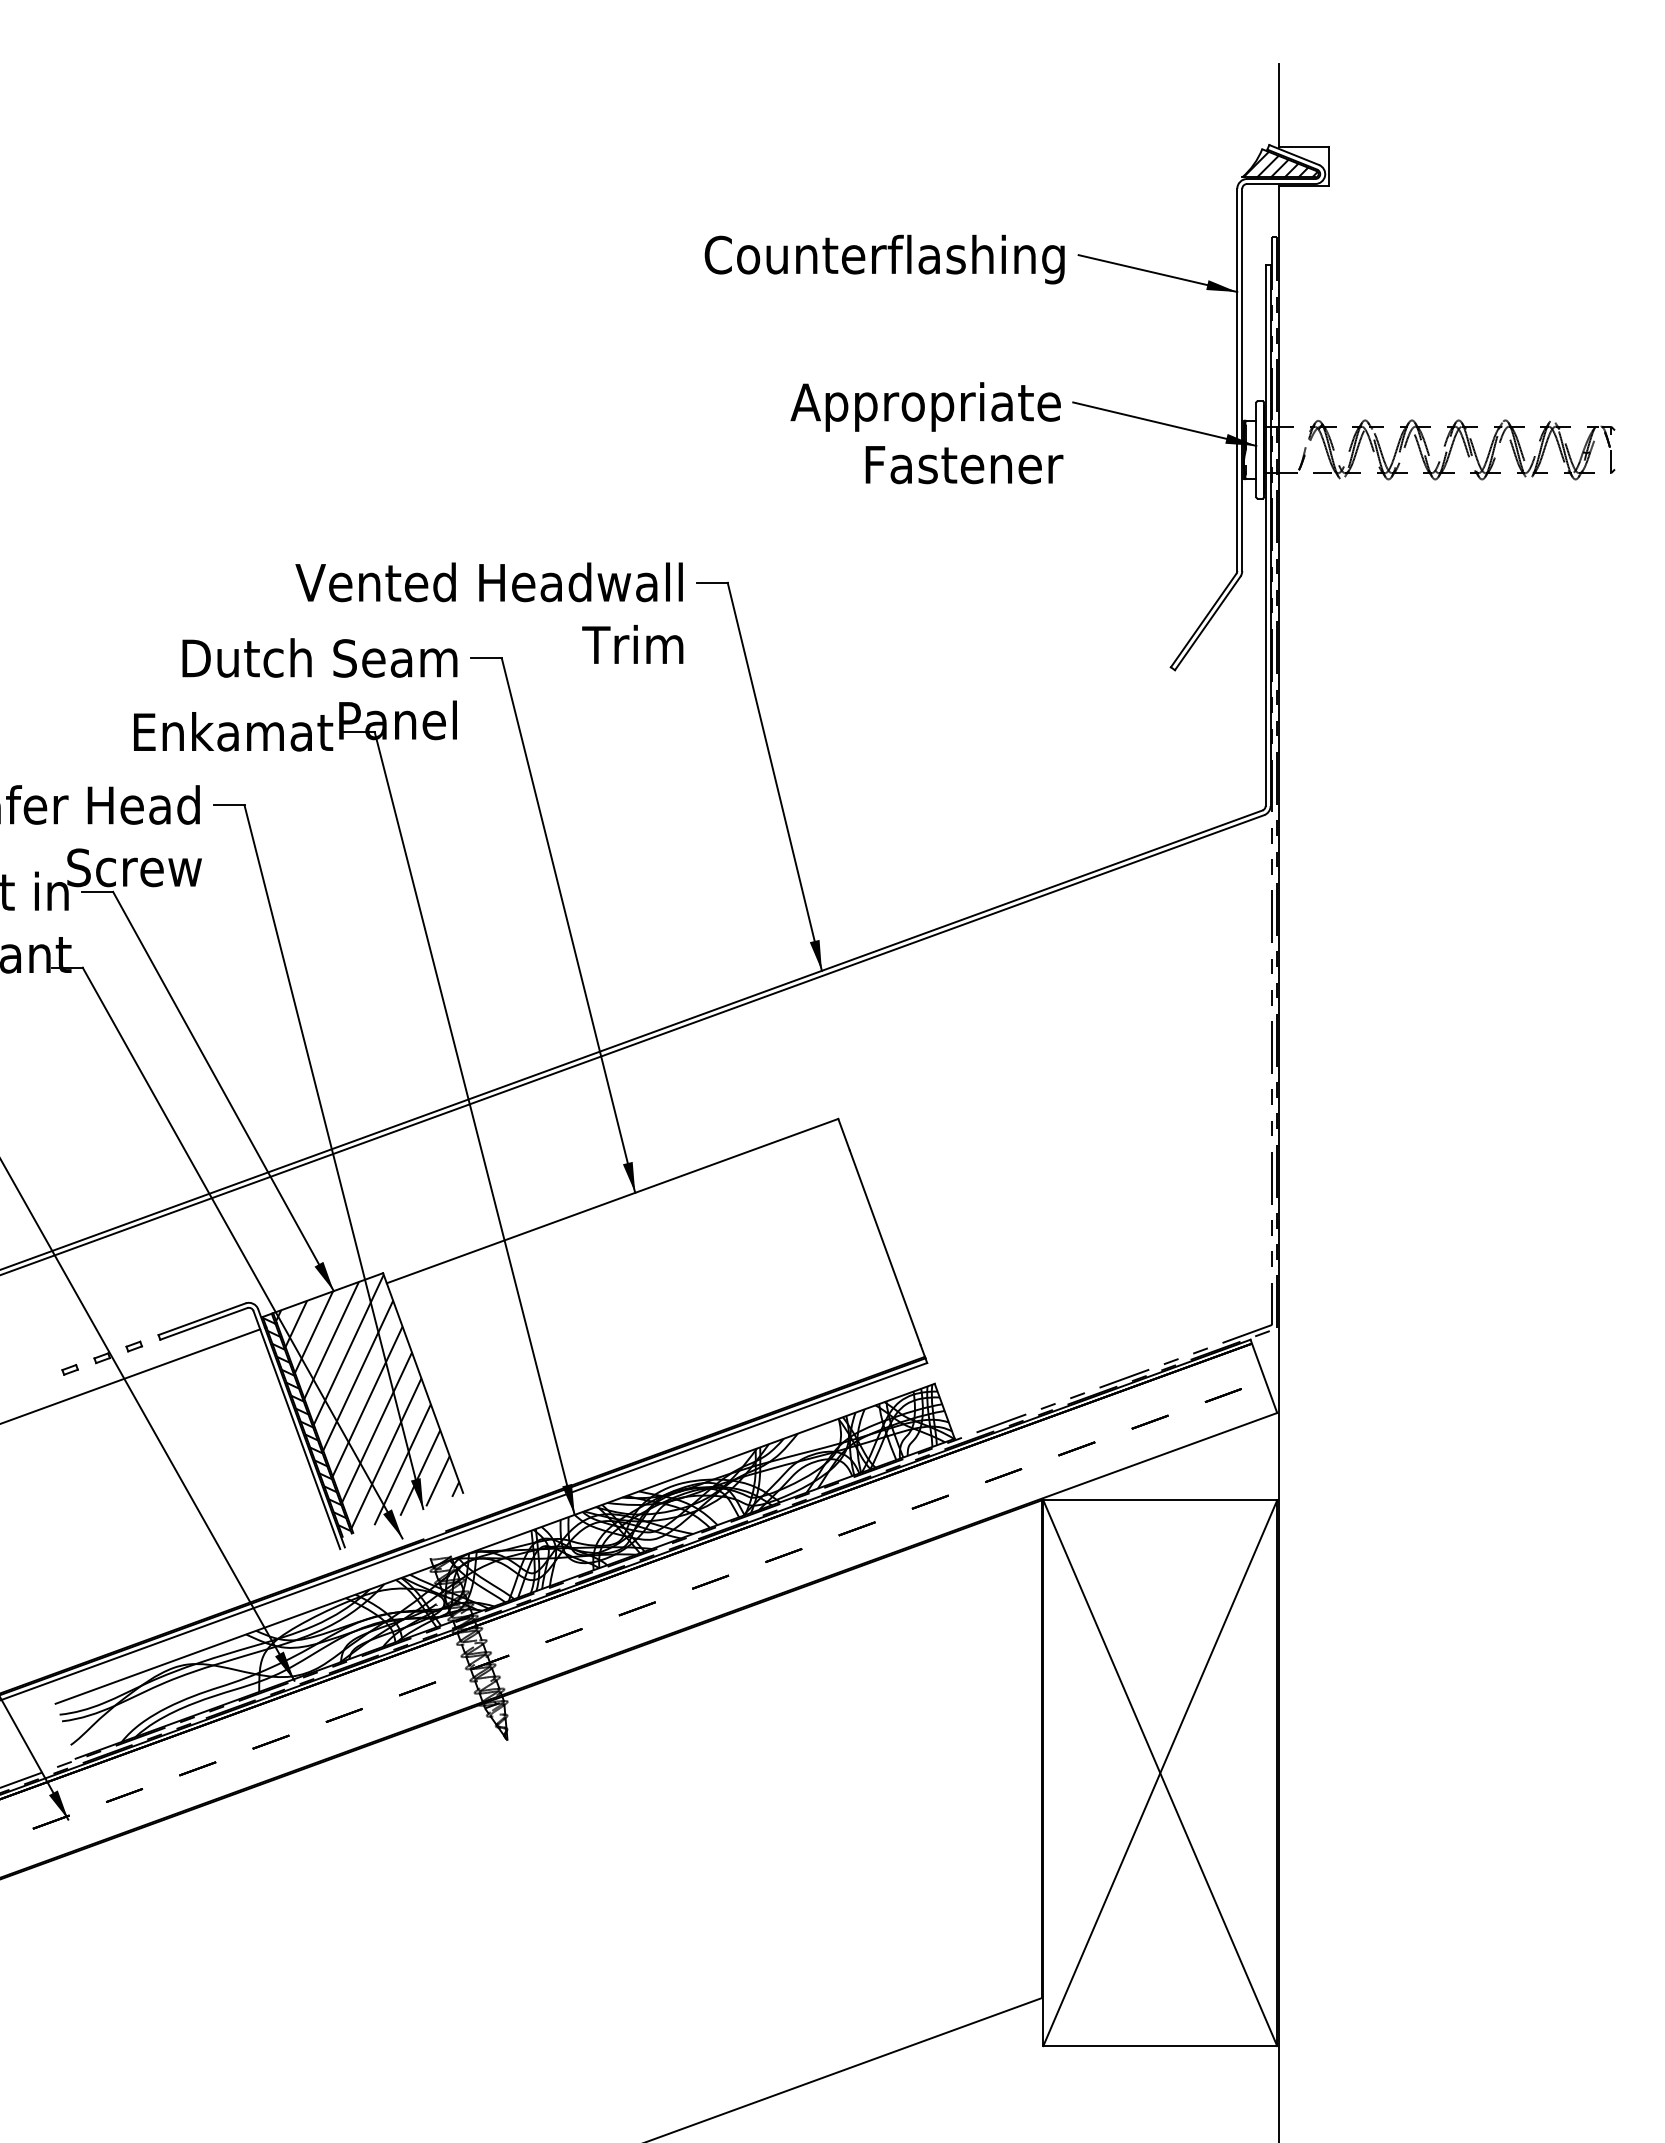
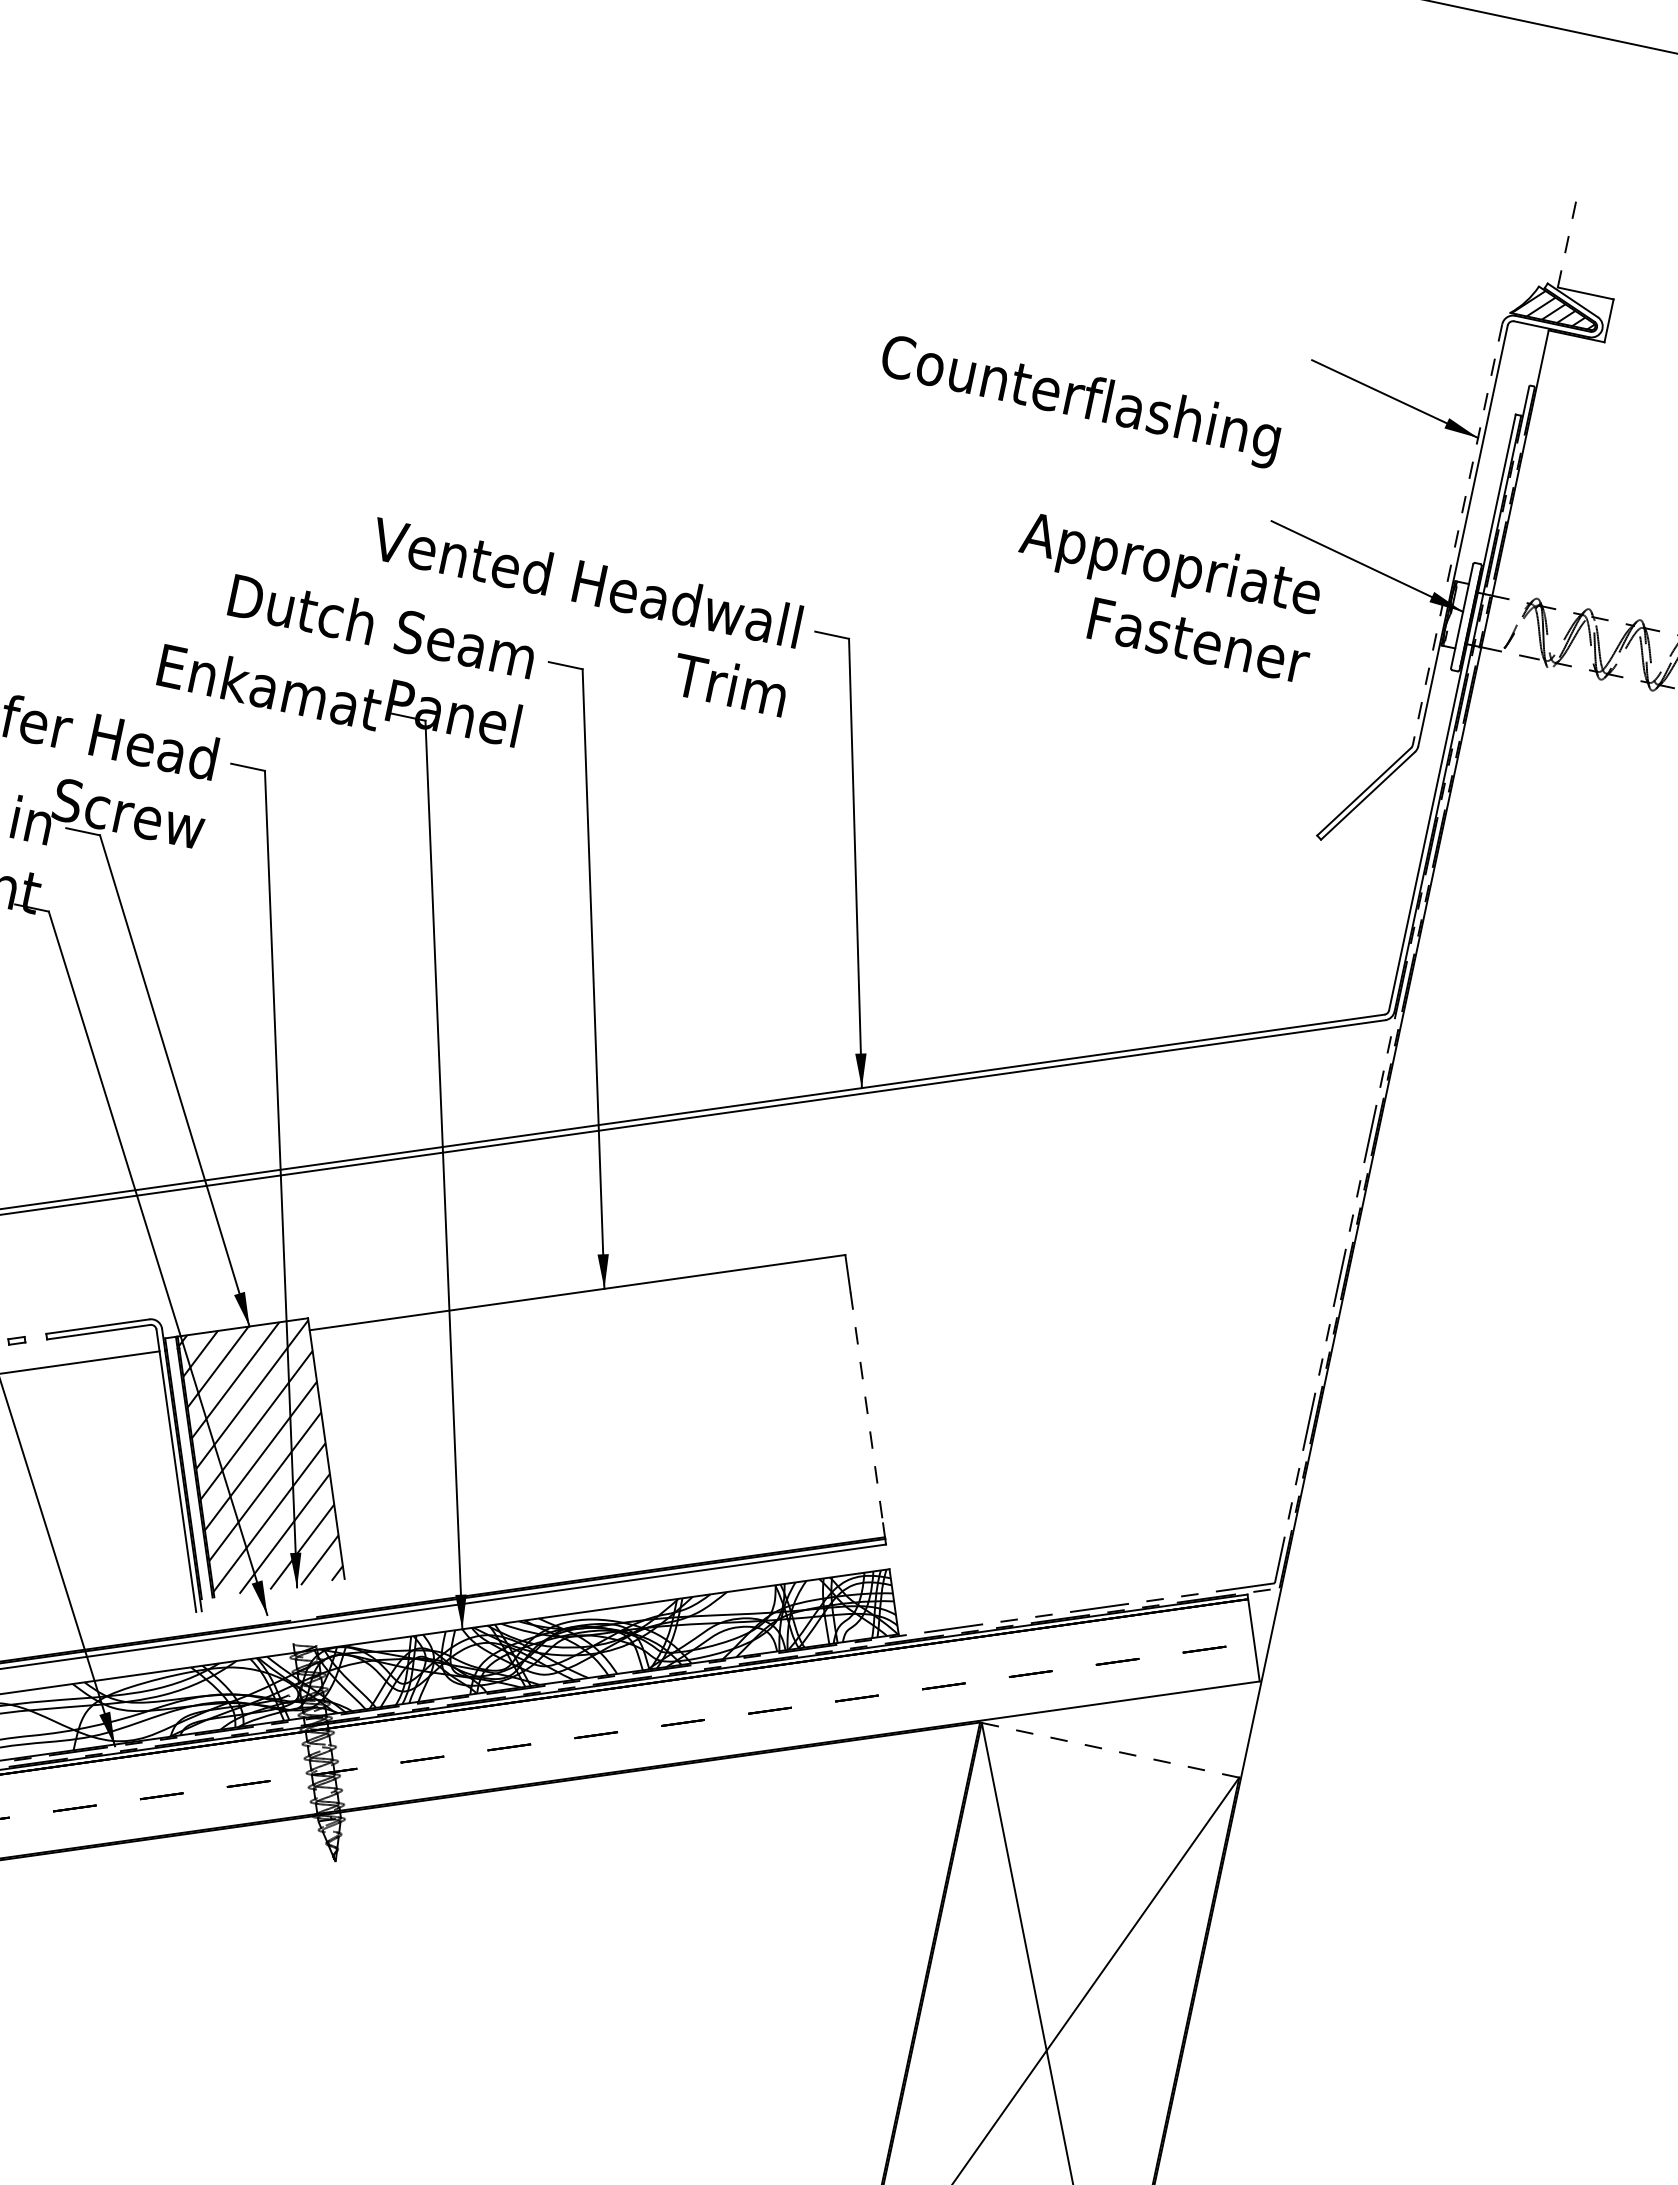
line: (1278, 104) -> (1567, 241), solid -> dashed
text: (884, 259) -> (1079, 401), moved
line: (1237, 380) -> (1457, 535), solid -> dashed
text: (926, 433) -> (1164, 597), moved
line: (885, 1247) -> (867, 1407), solid -> dashed
hatch: (306, 1424) -> (188, 1466), removed
line: (1160, 1500) -> (1110, 1750), solid -> dashed

